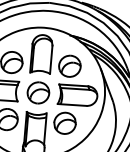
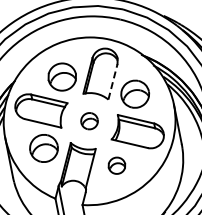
line: (51, 59) -> (113, 81), solid -> dashed
part: (38, 92) -> (89, 120), size x0.6
part: (64, 123) -> (116, 165), size x0.6

